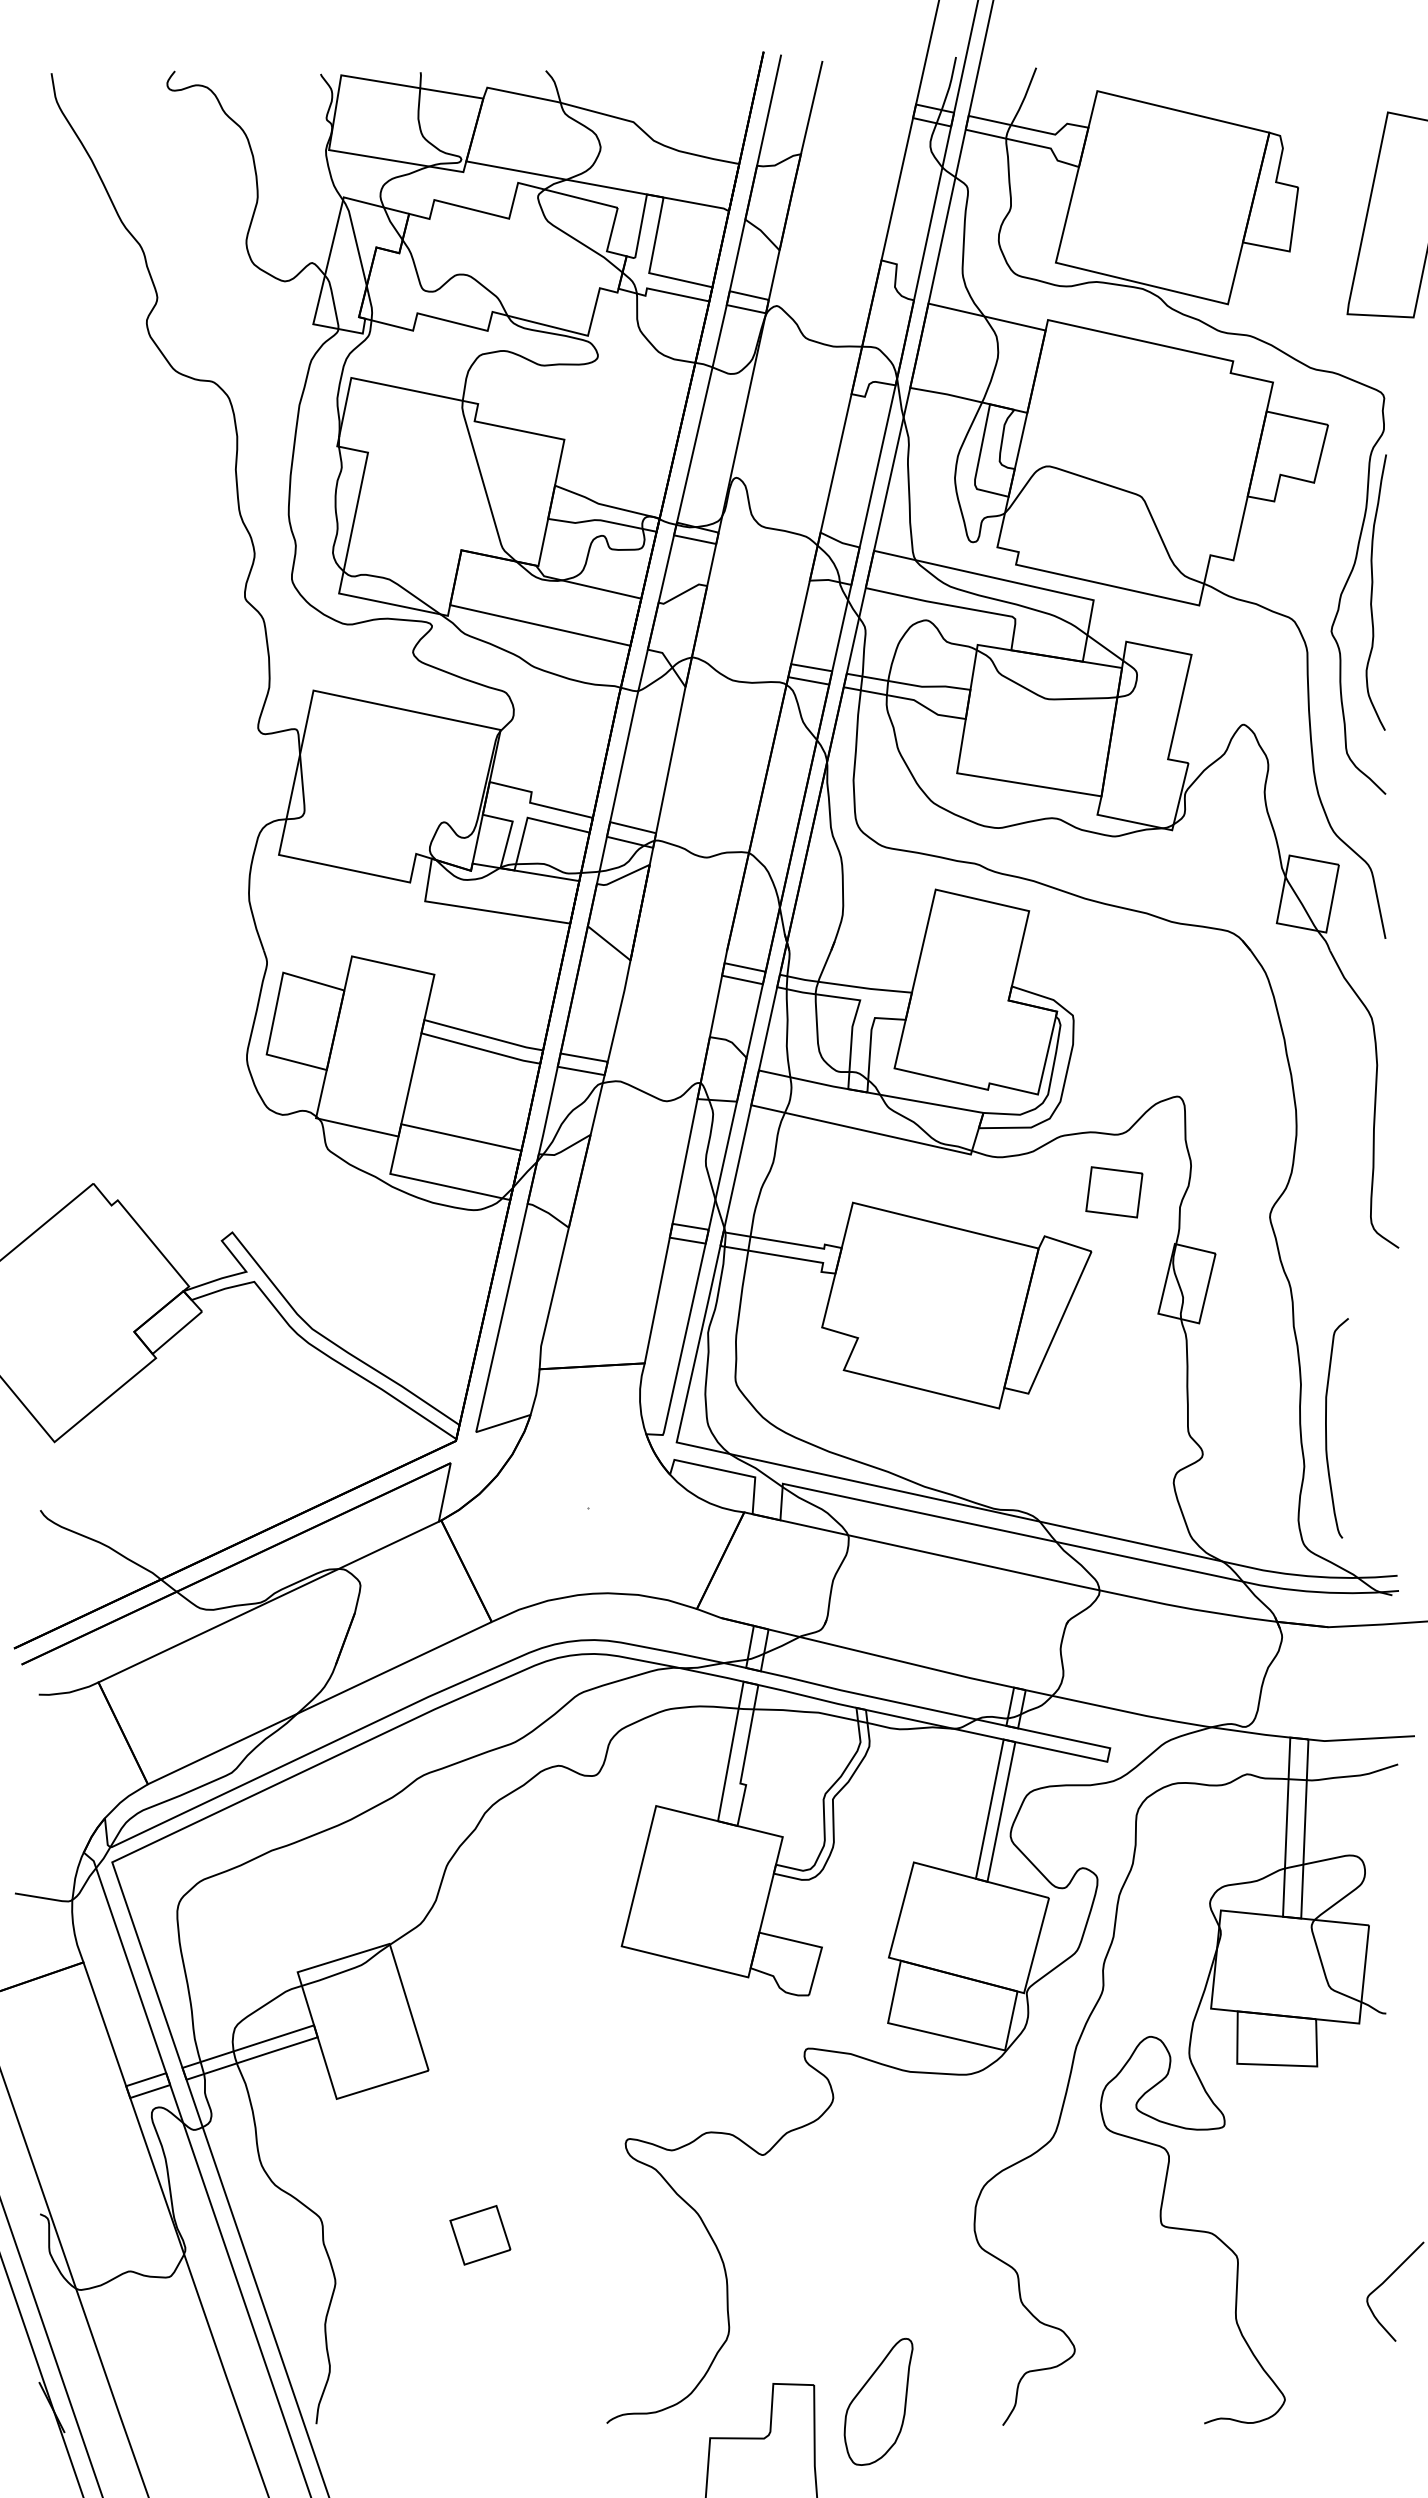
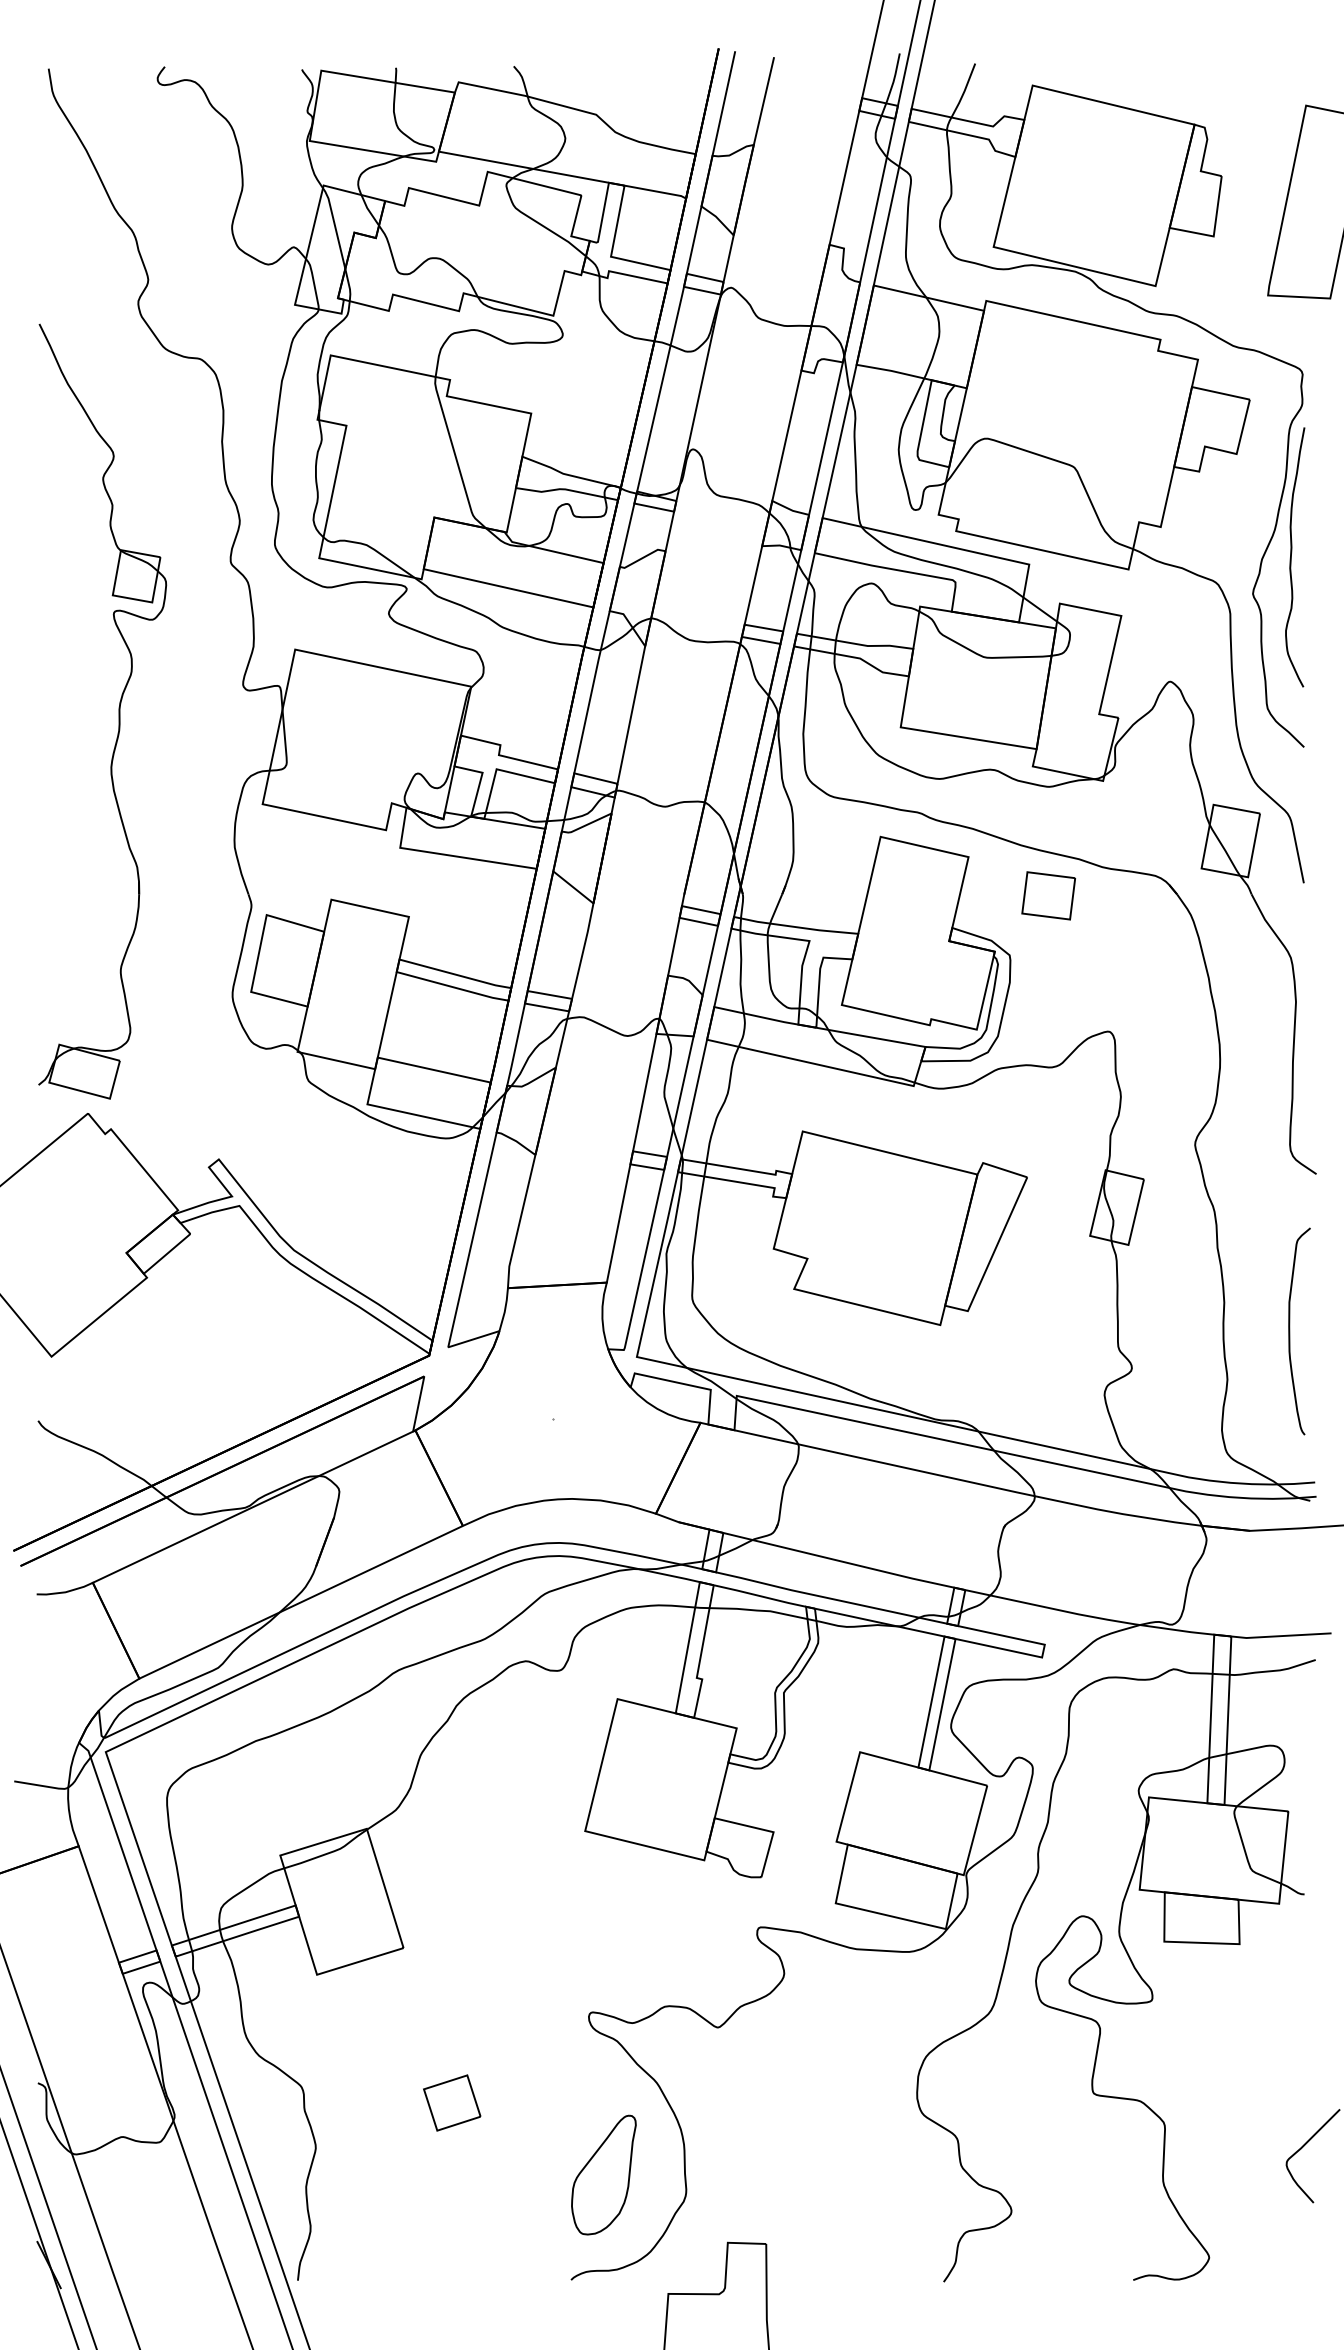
part: (125, 756) -> (118, 711), added
part: (1114, 1192) -> (1048, 896), moved
curve: (1326, 1428) -> (1289, 1331), moved
part: (878, 2401) -> (603, 2174), moved

